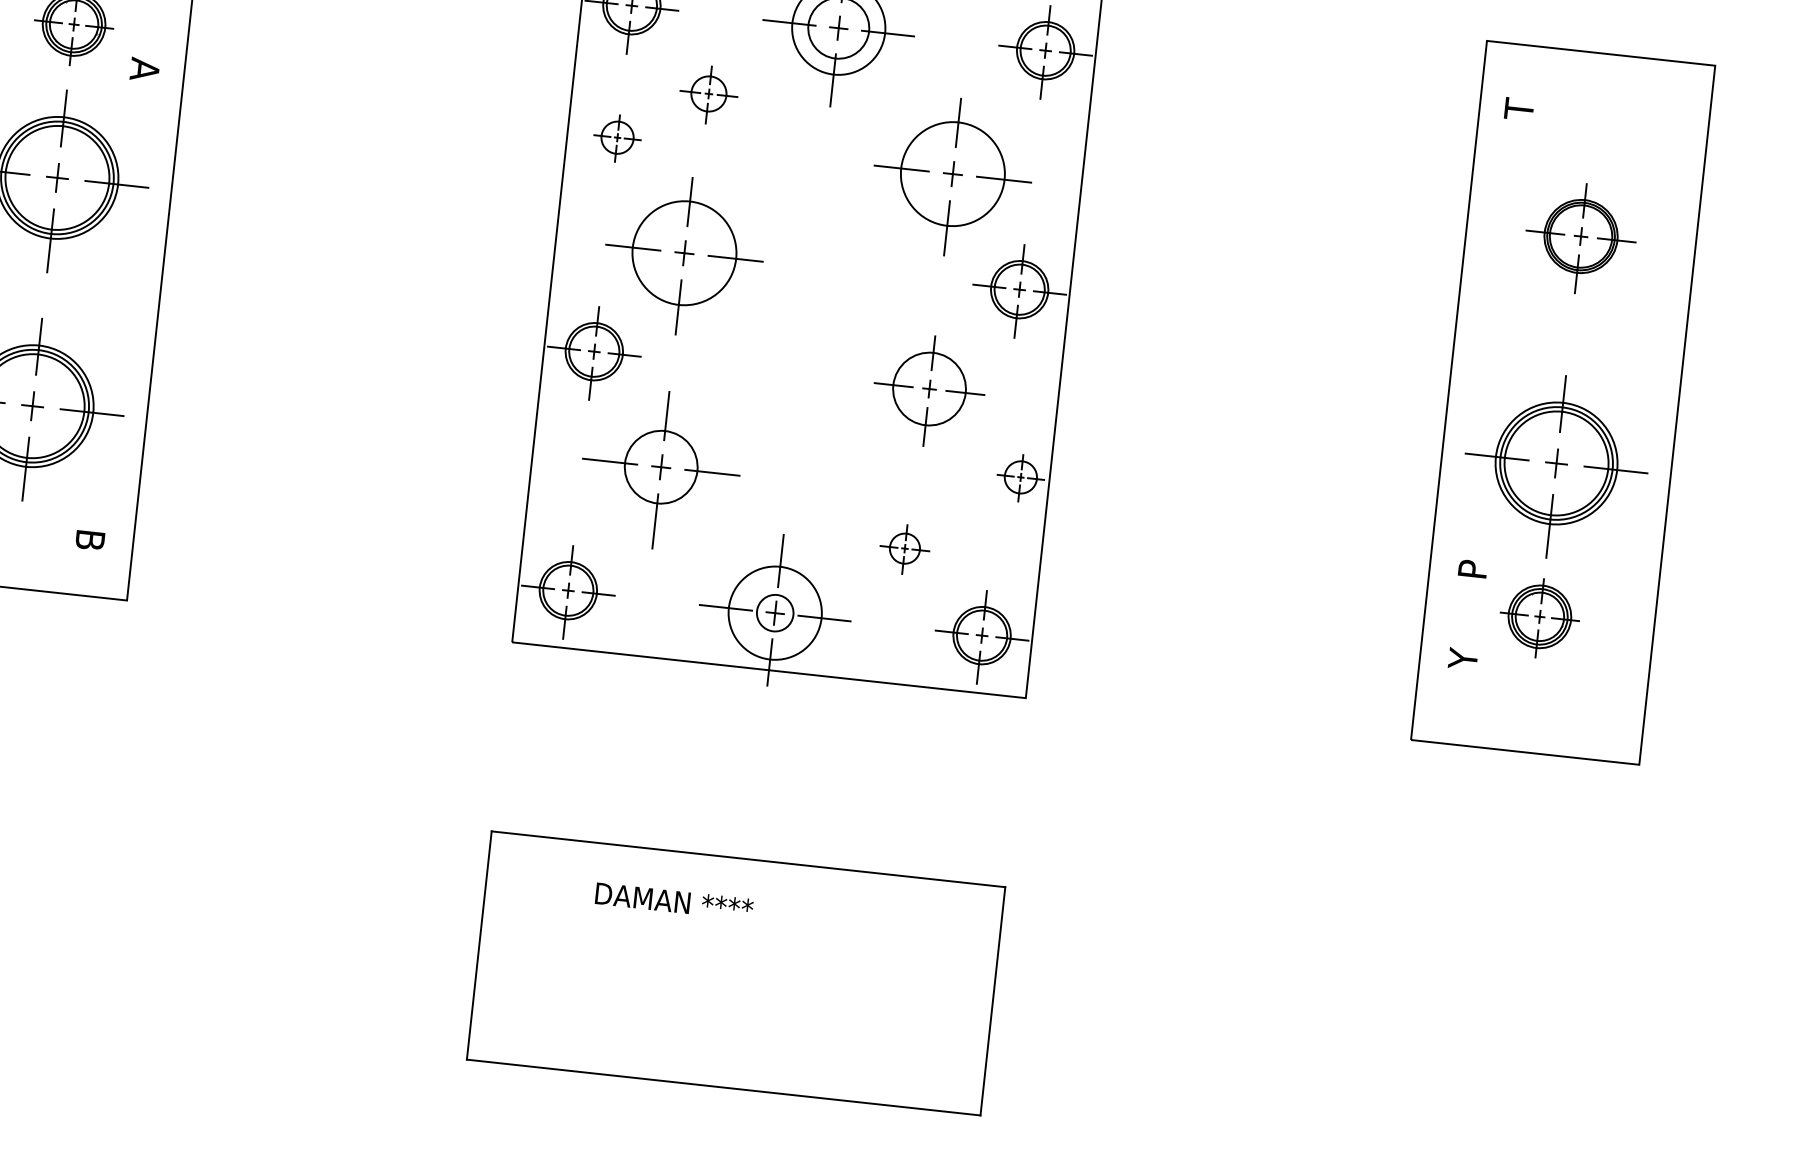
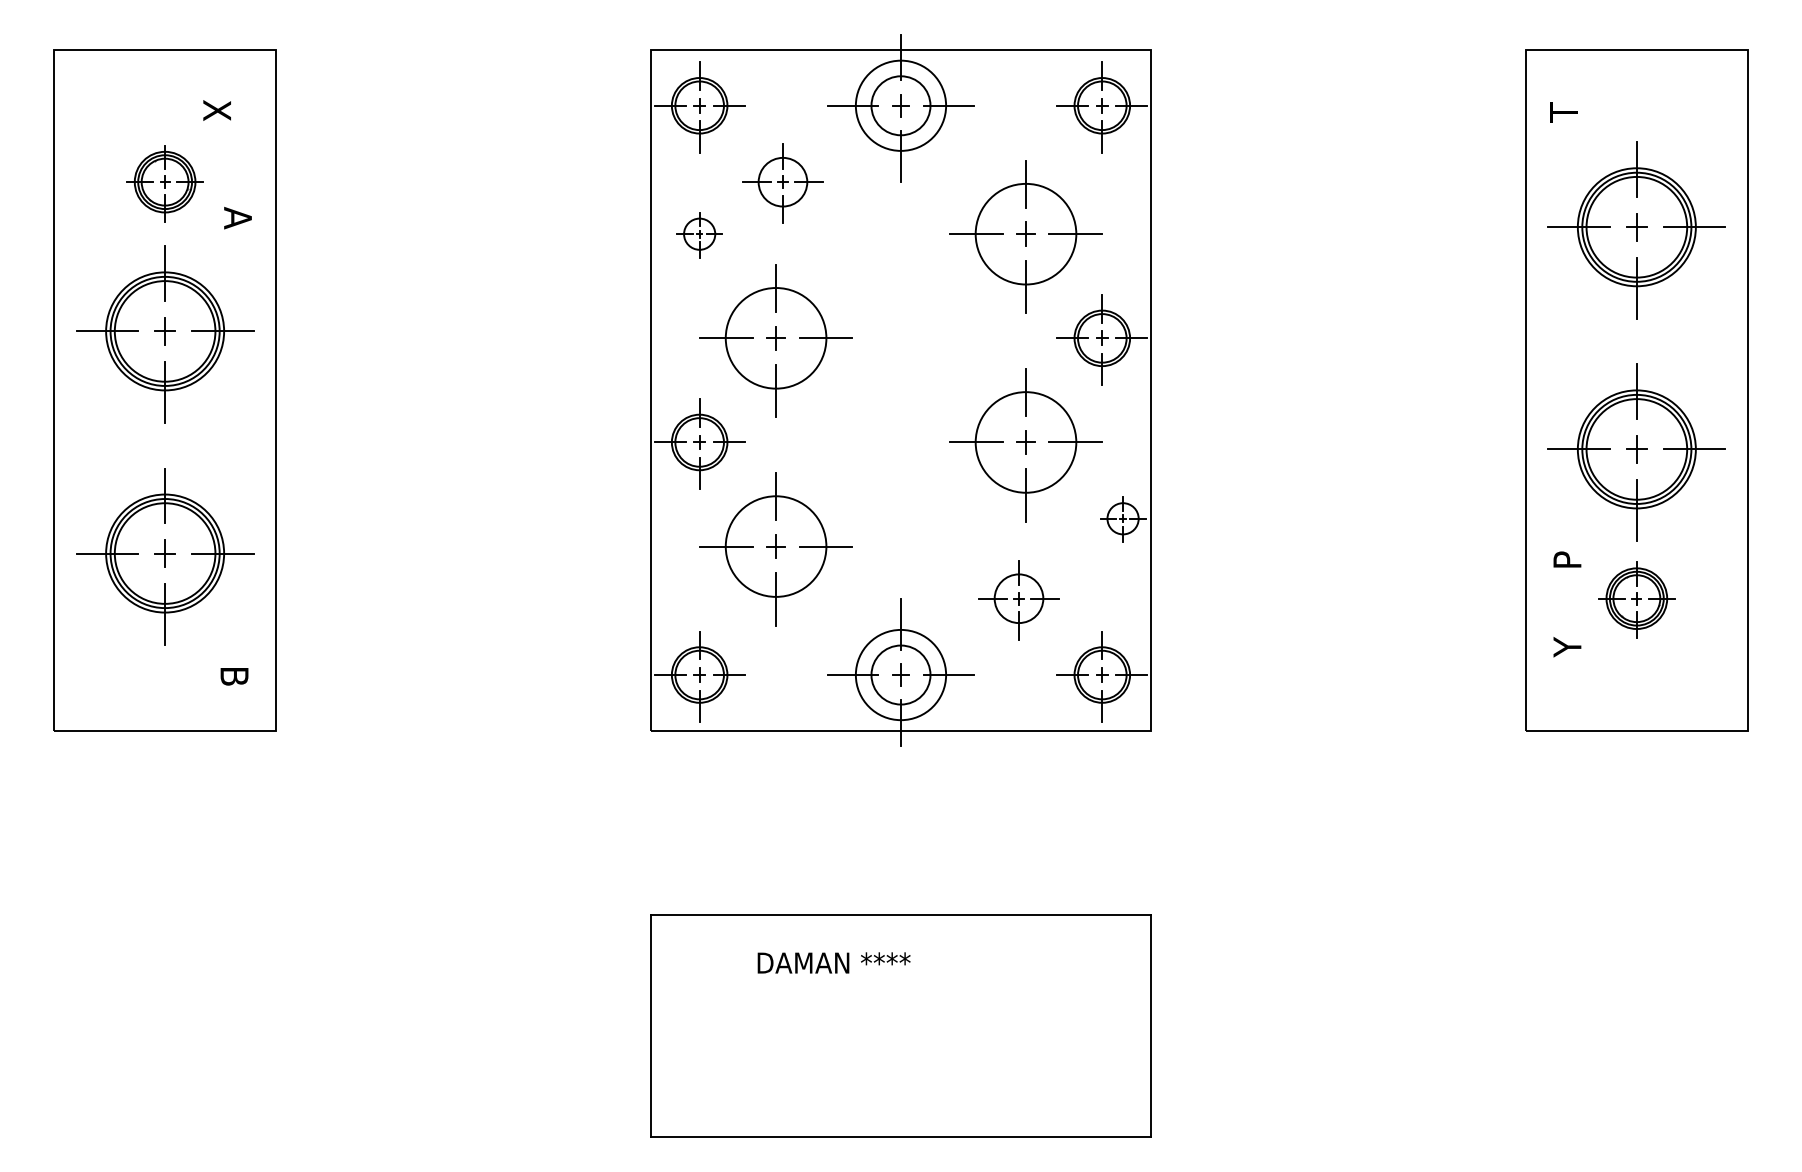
part: (708, 94) -> (782, 183), size x1.43
part: (1580, 238) -> (1636, 230), size x1.67
part: (928, 391) -> (1025, 445), size x1.43
circle: (660, 467) -> (775, 546), size x1.43
part: (904, 549) -> (1018, 600), size x1.67
circle: (774, 612) -> (900, 674), size x1.67

